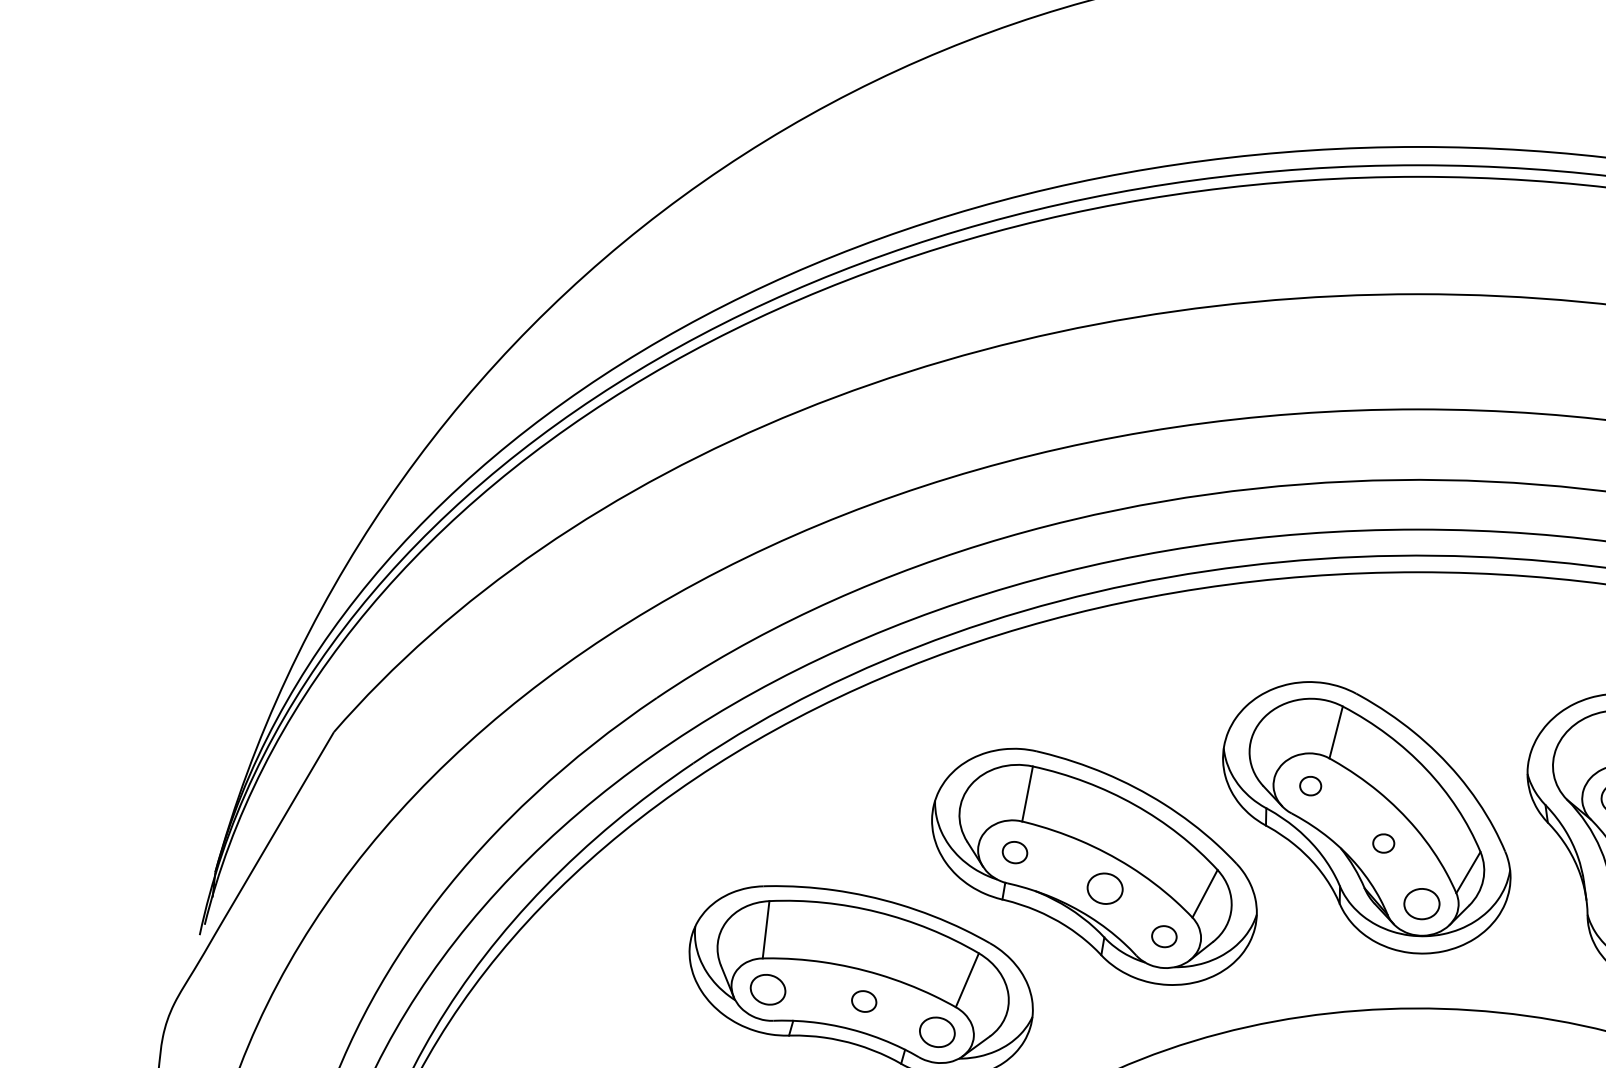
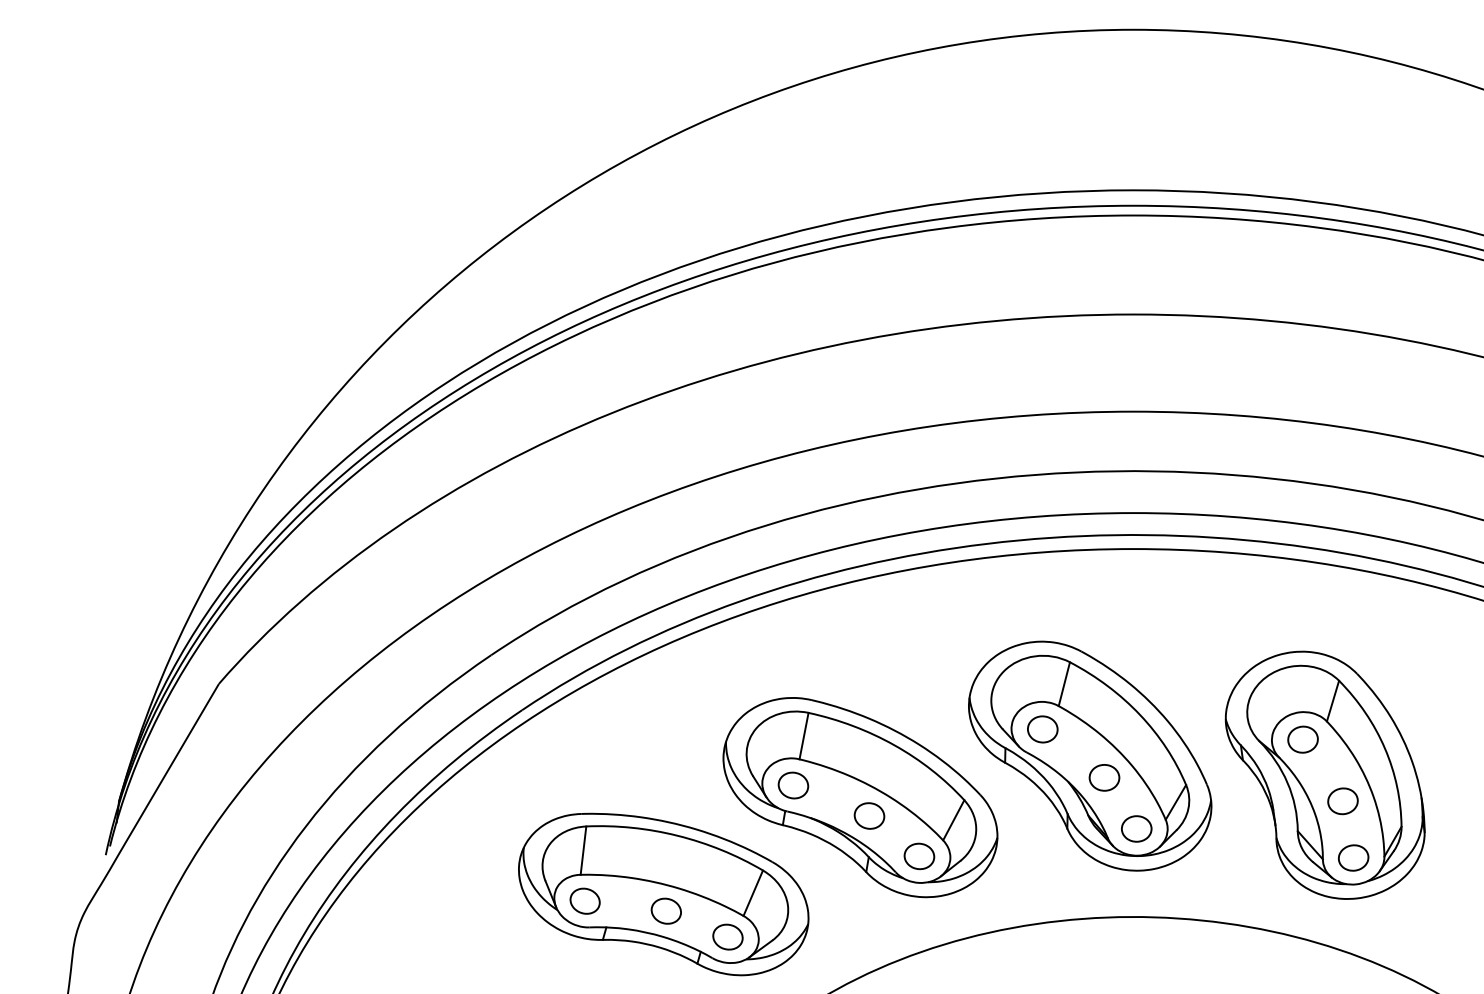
part: (1310, 786) -> (1042, 729), size x1.67
part: (1383, 843) -> (1104, 777), size x1.67
part: (1015, 852) -> (793, 785), size x1.43
part: (1164, 936) -> (919, 856), size x1.43
part: (863, 1000) -> (665, 910), size x1.43

